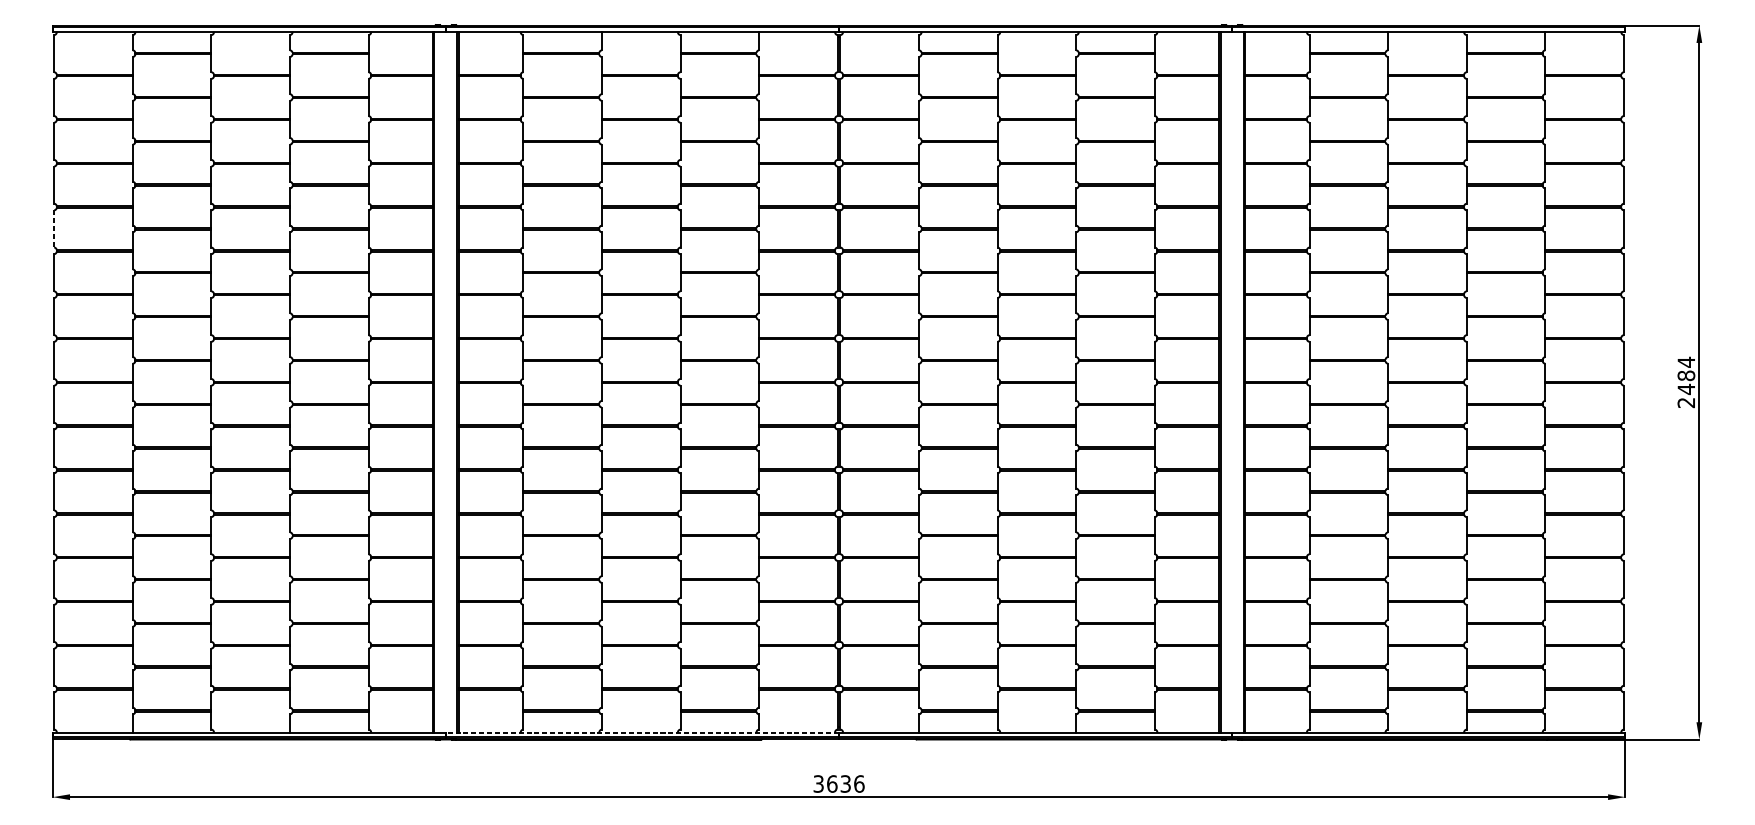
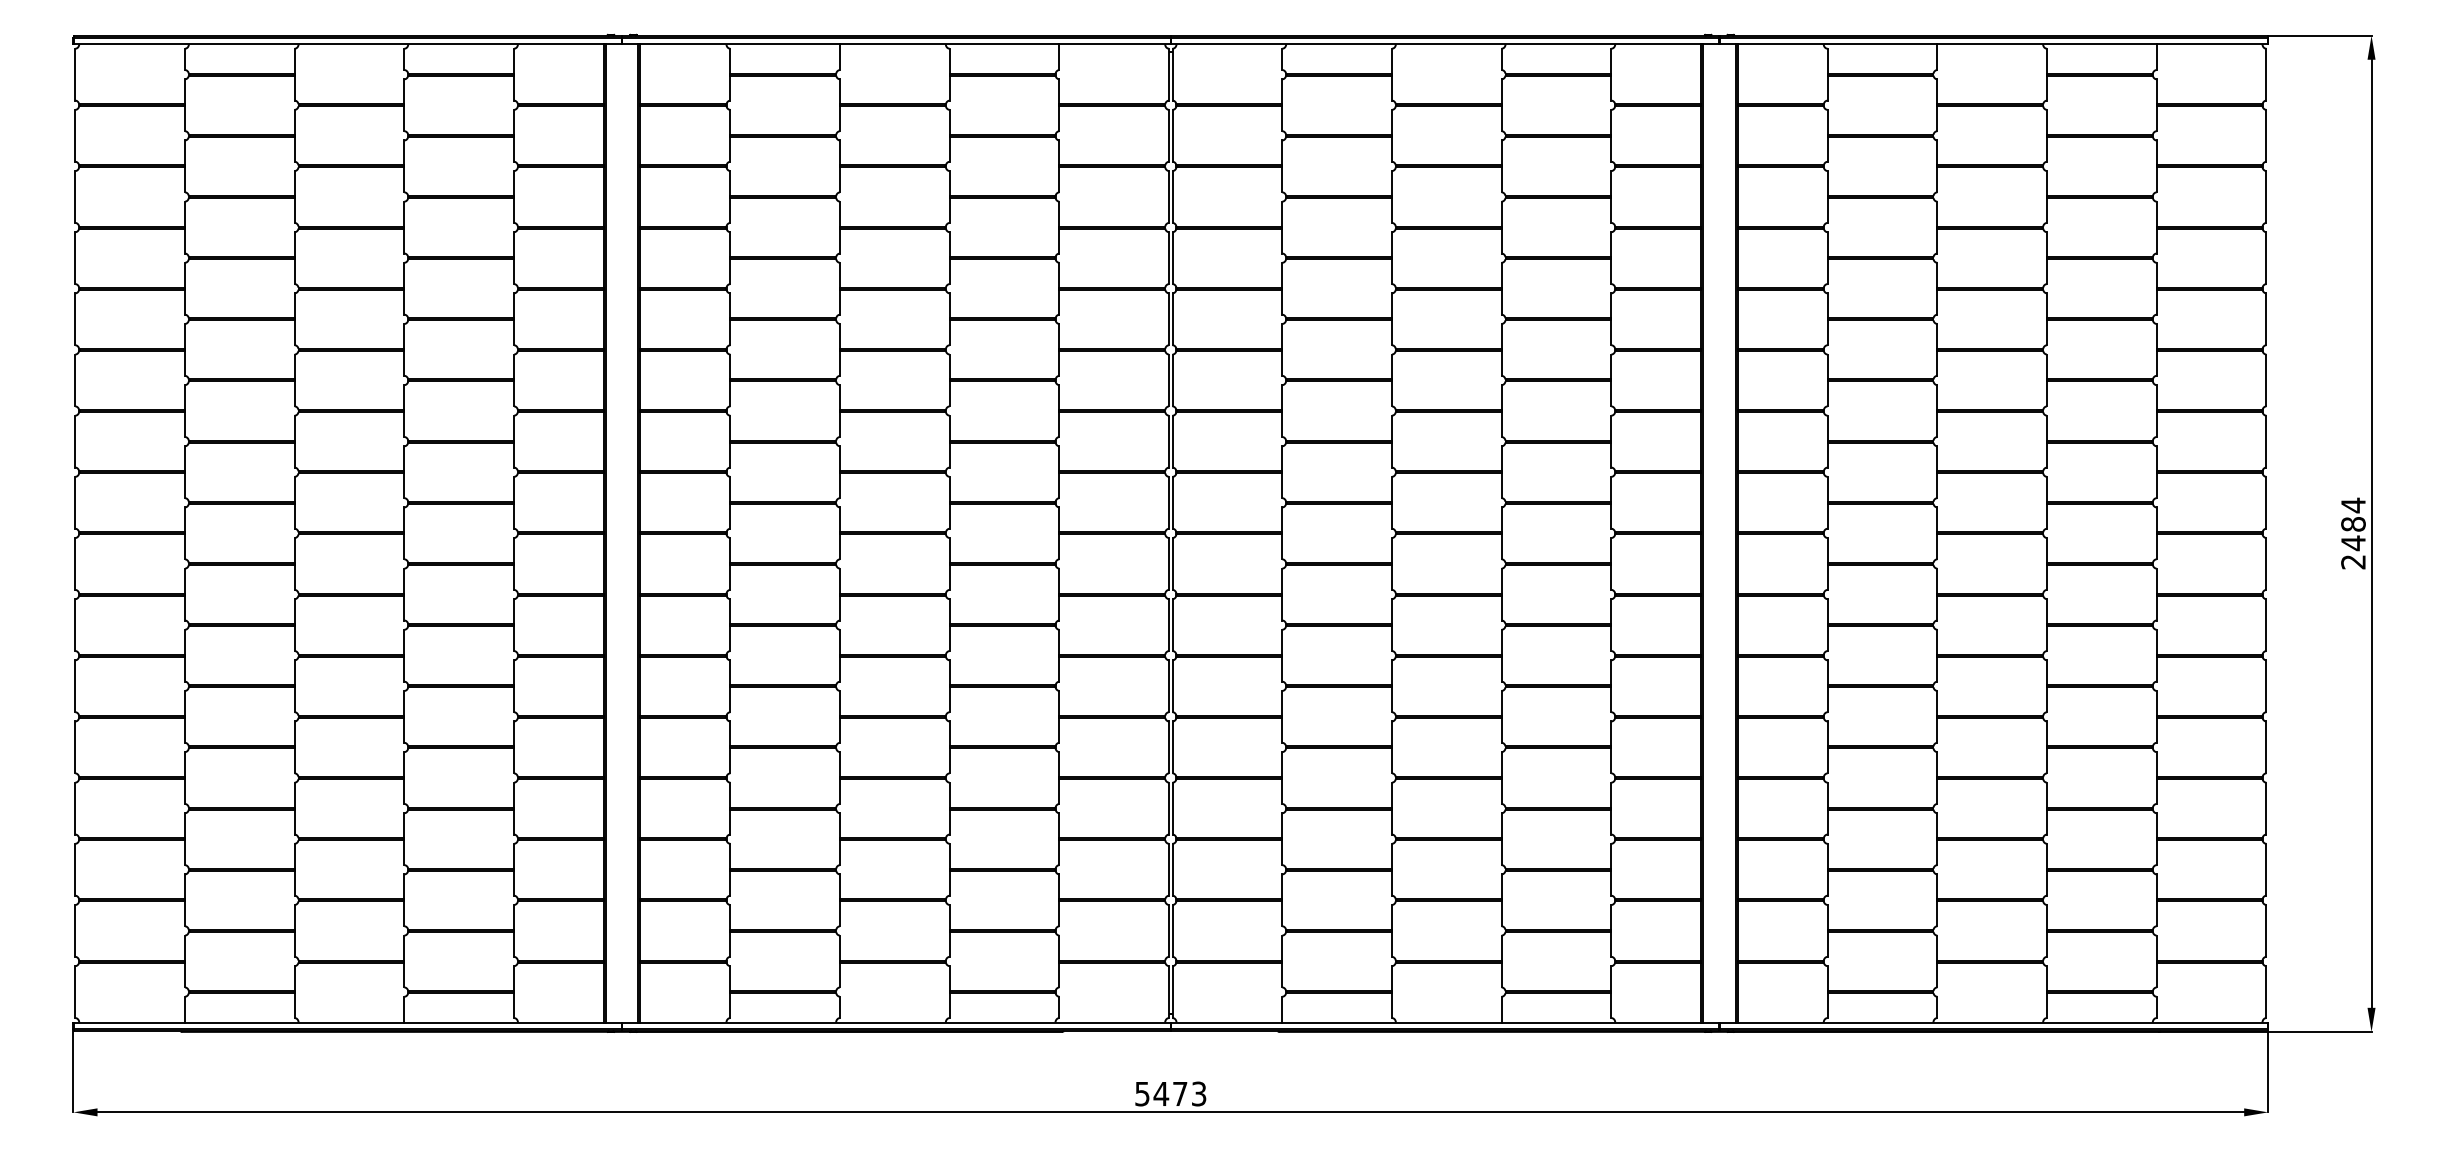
line: (54, 229) -> (75, 319), dashed -> solid
line: (641, 732) -> (895, 1022), dashed -> solid
text: (839, 783) -> (1171, 1093), 3636 -> 5473

